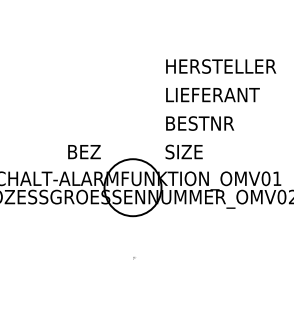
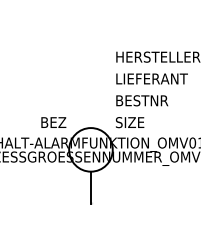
line: (133, 237) -> (91, 187), added

